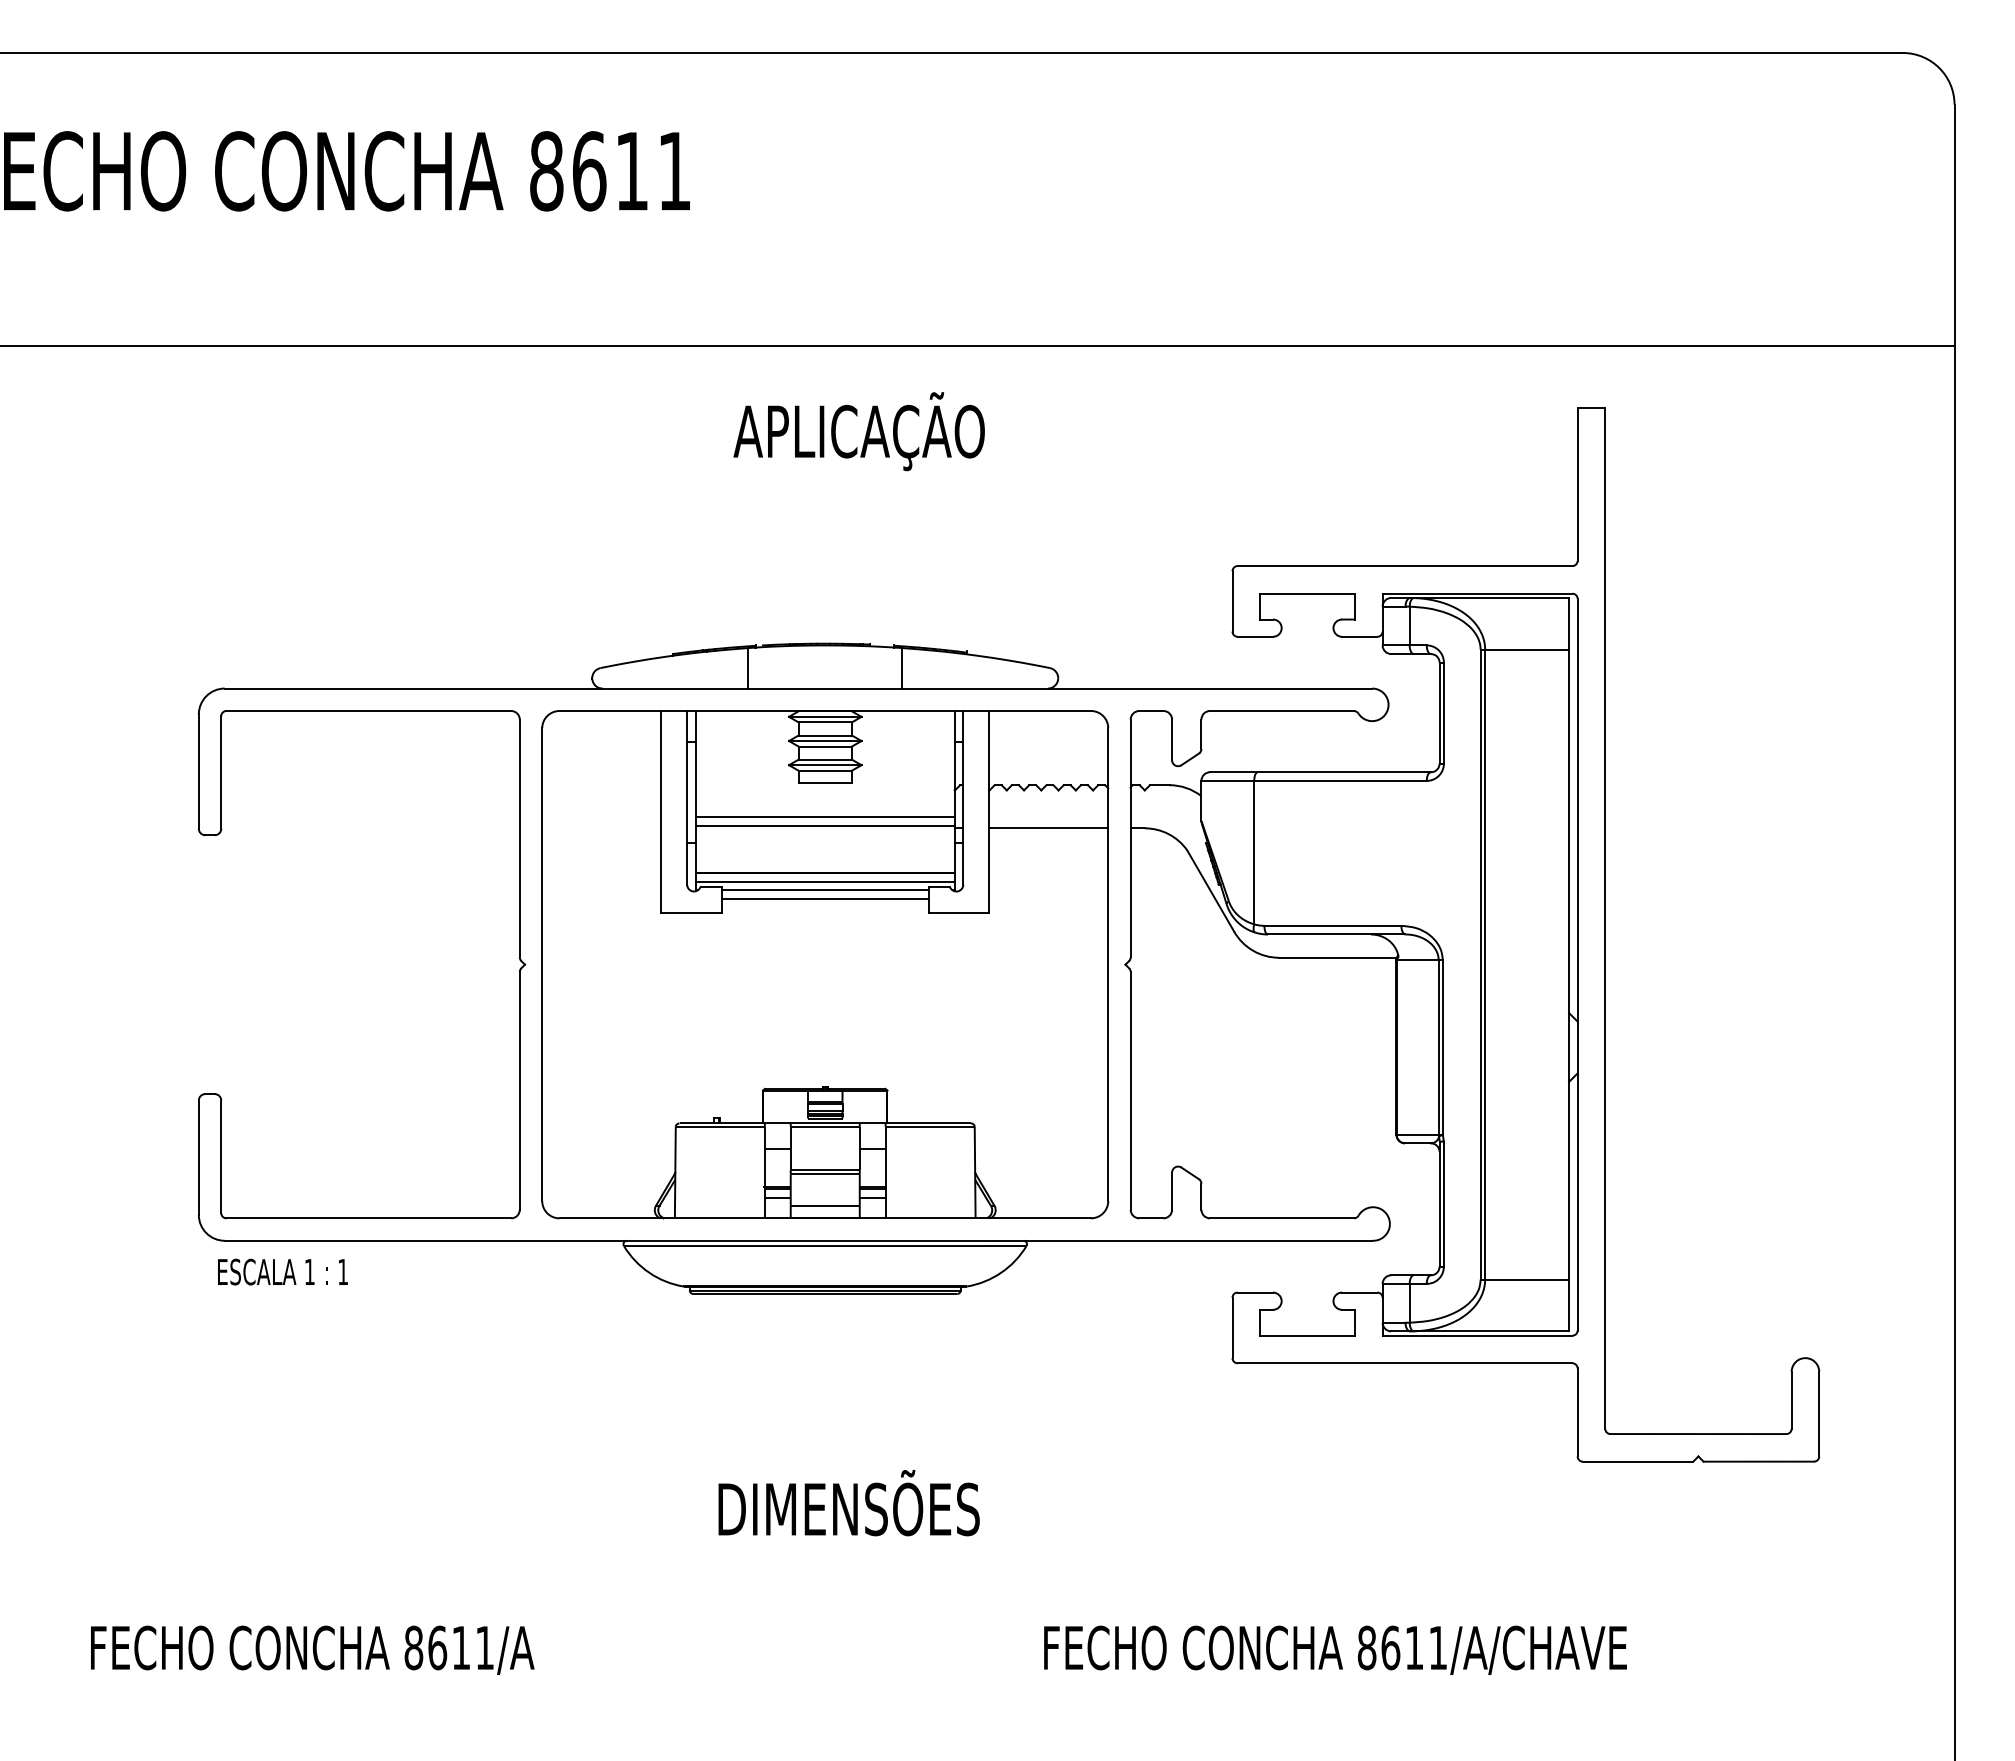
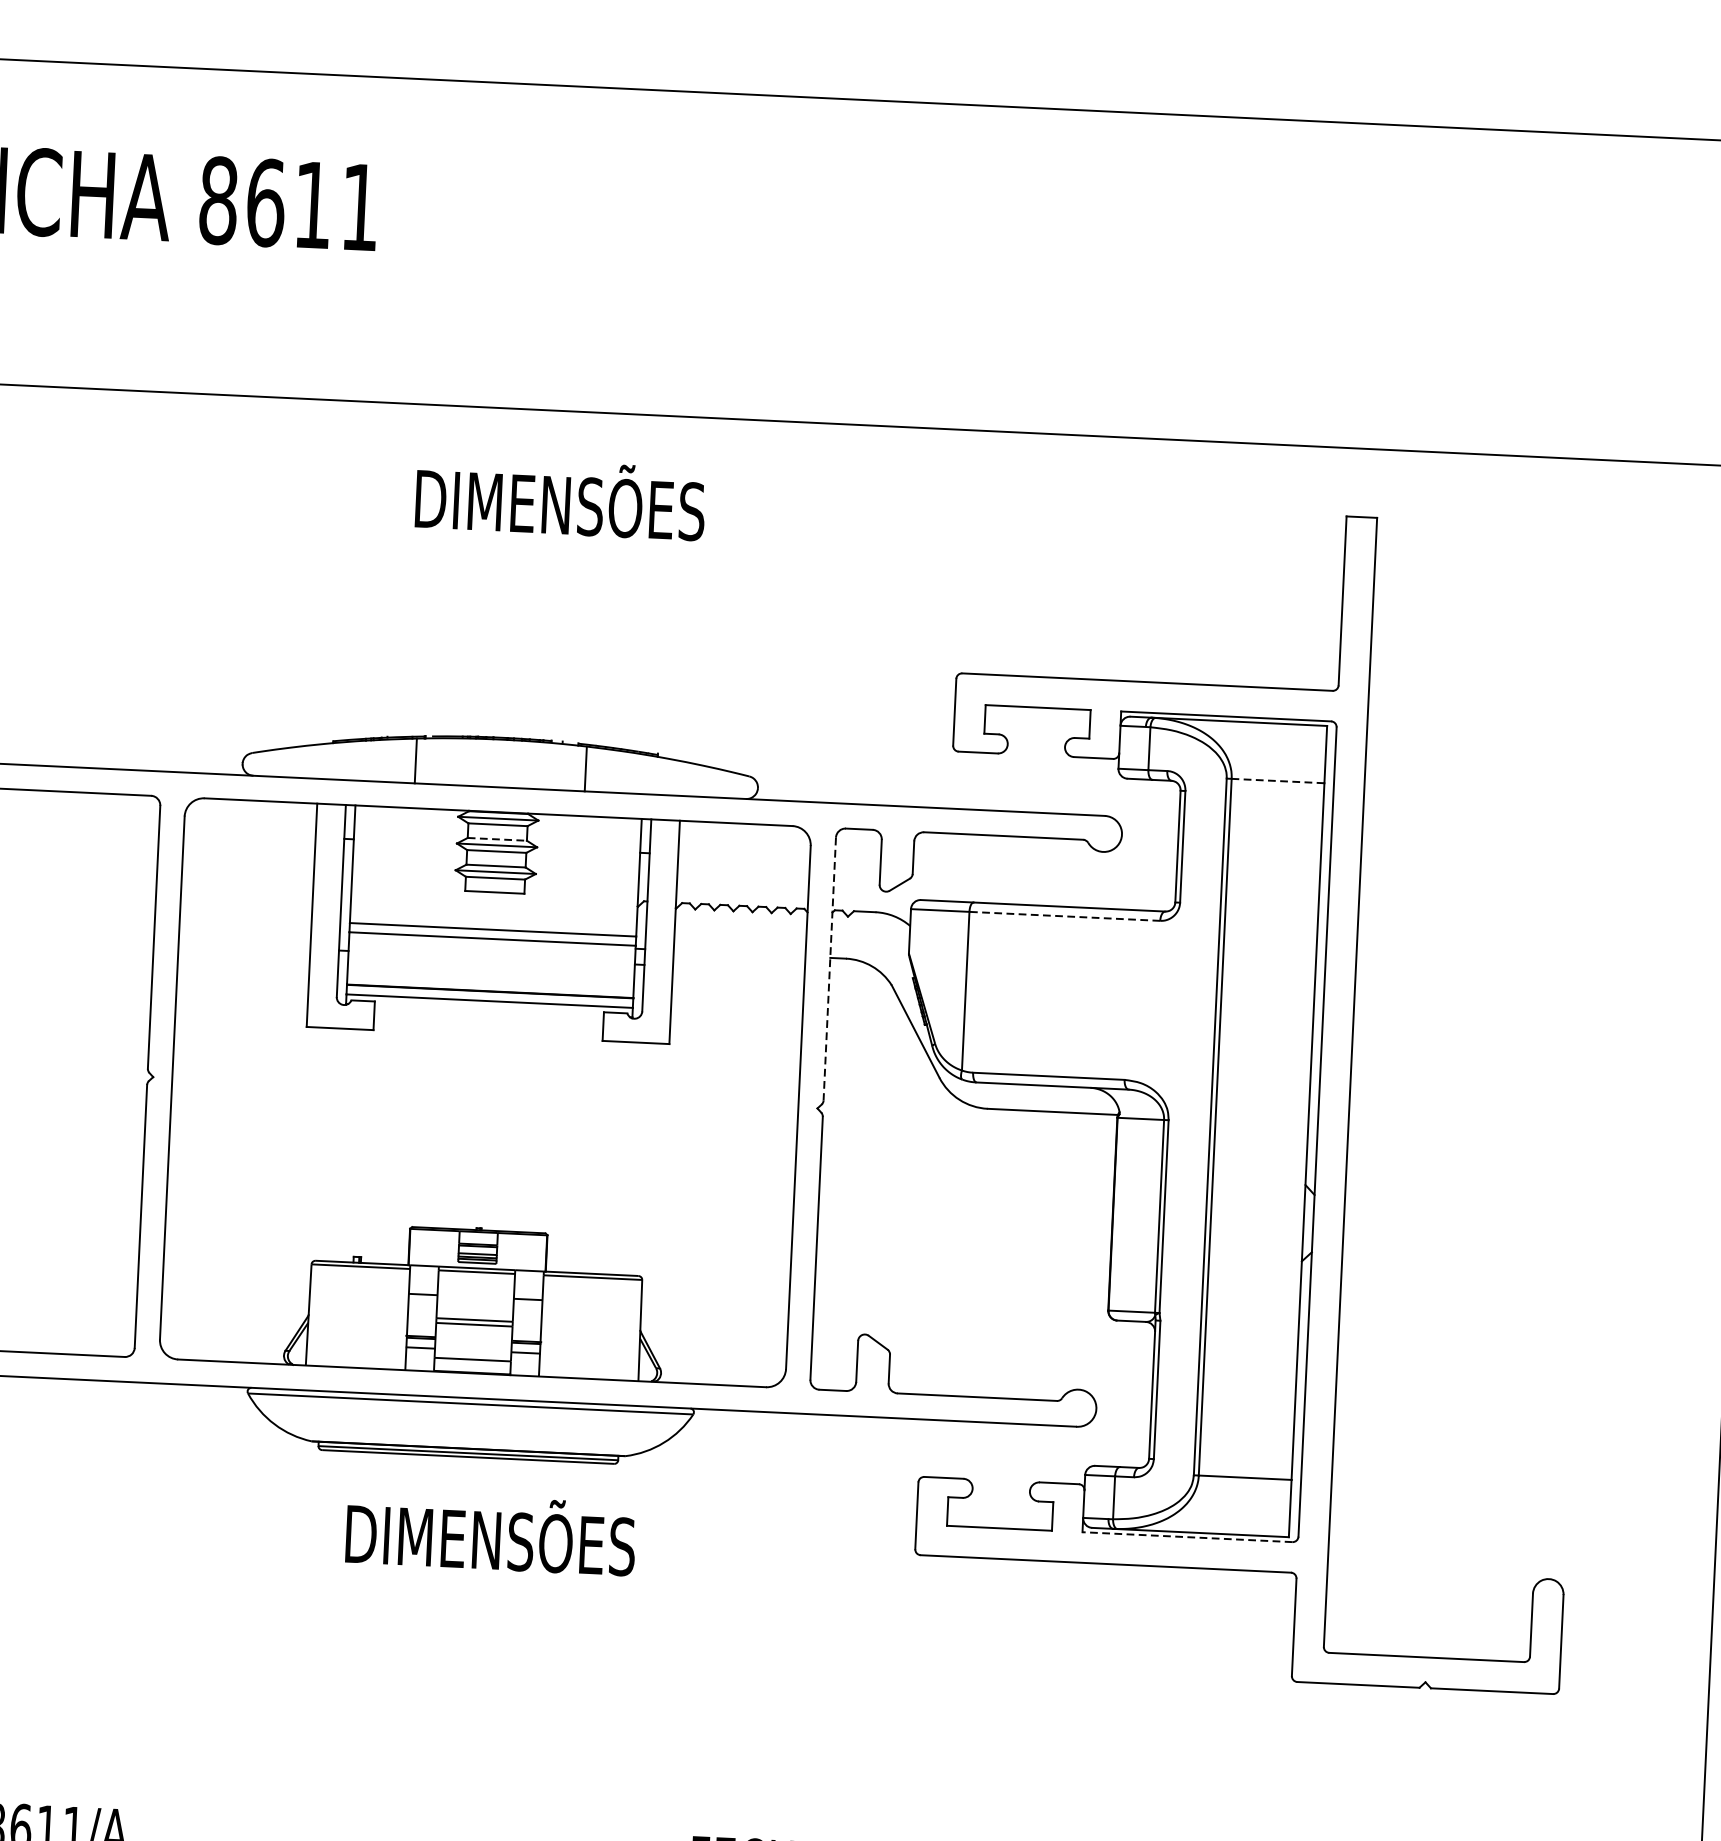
text: (865, 431) -> (557, 505), APLICAÇÃO -> DIMENSÕES
line: (1527, 649) -> (1278, 780), solid -> dashed
line: (825, 735) -> (497, 839), solid -> dashed
line: (1339, 780) -> (1063, 915), solid -> dashed
line: (1048, 828) -> (739, 953), removed
line: (1130, 838) -> (829, 969), solid -> dashed
line: (824, 890) -> (488, 1010), removed
line: (824, 899) -> (487, 1020), removed
line: (1477, 1335) -> (1187, 1536), solid -> dashed
text: (848, 1503) -> (490, 1534), moved

